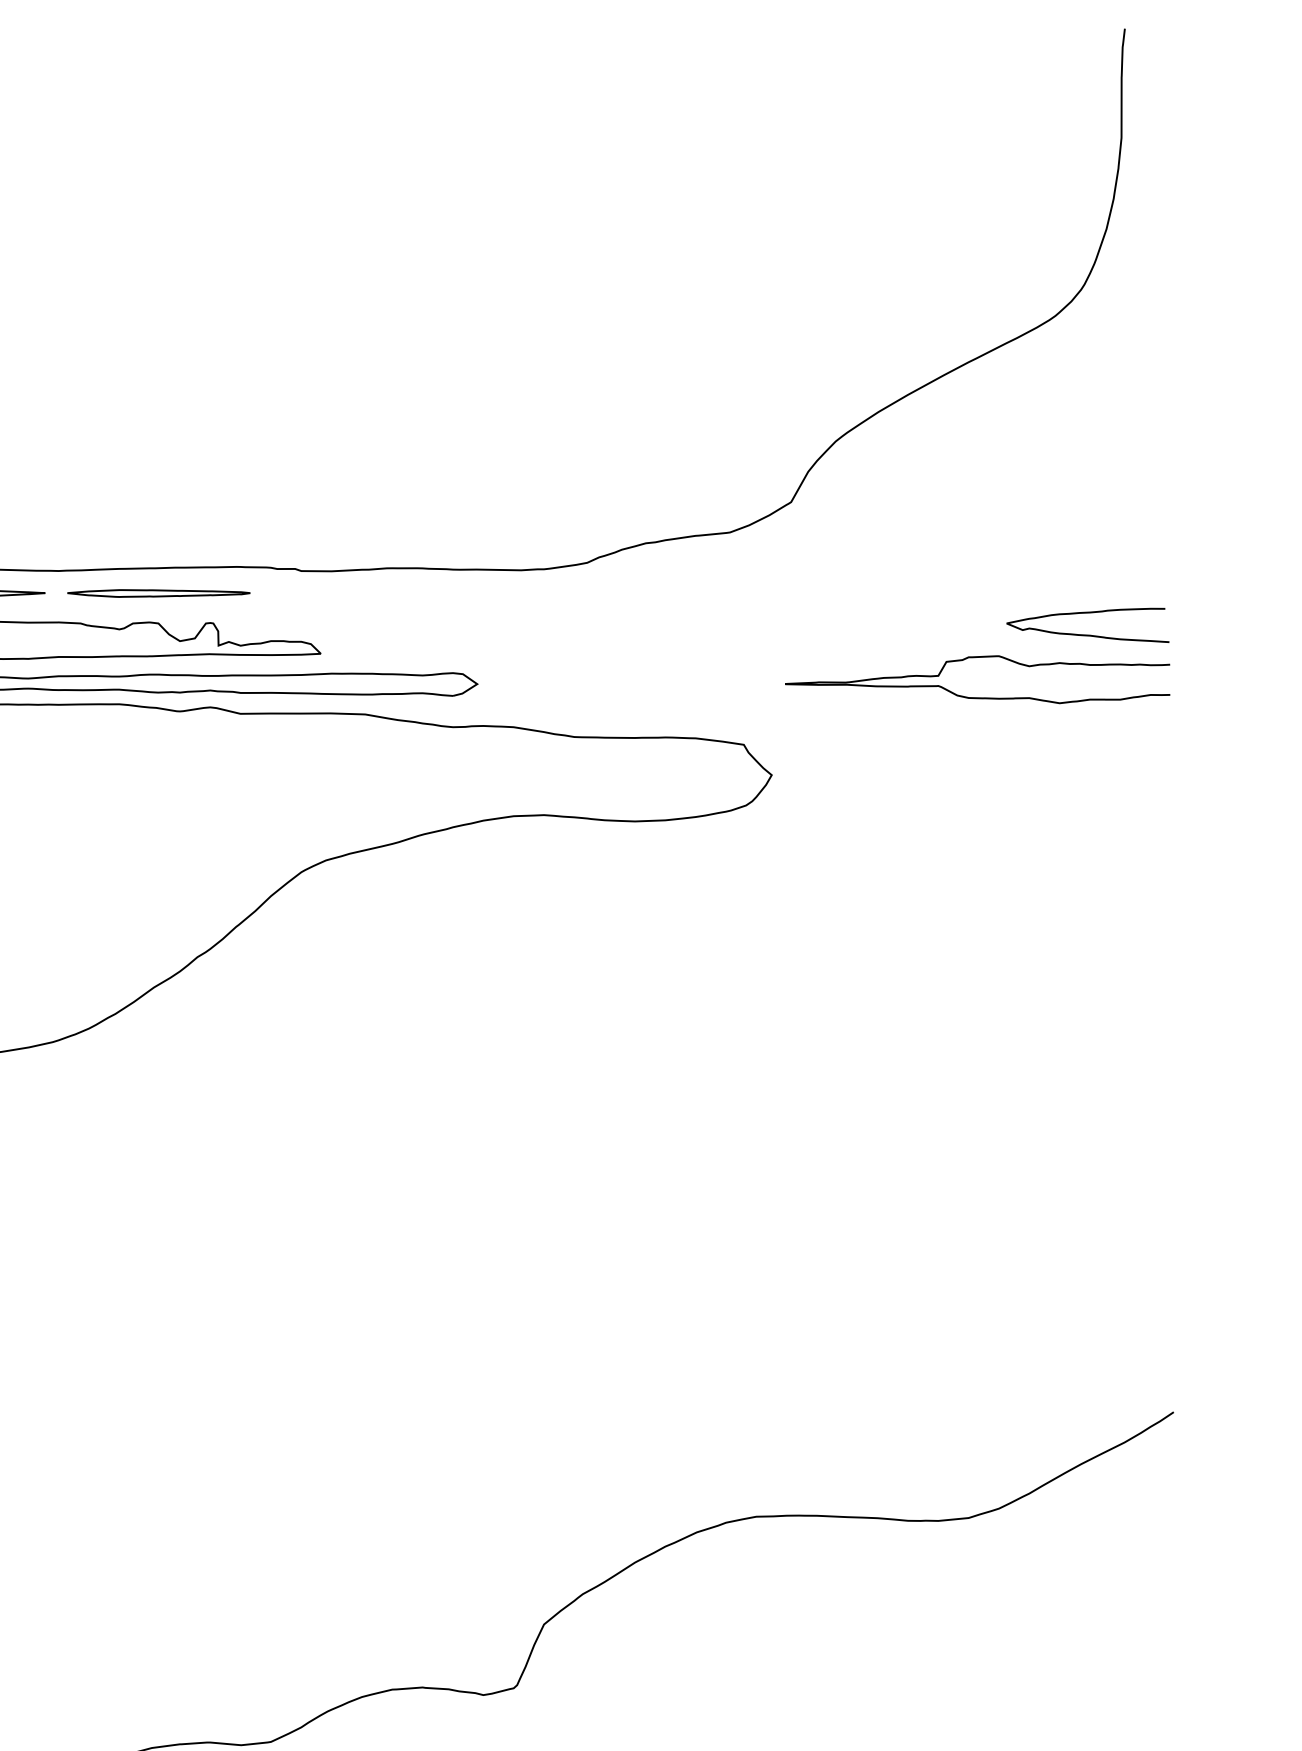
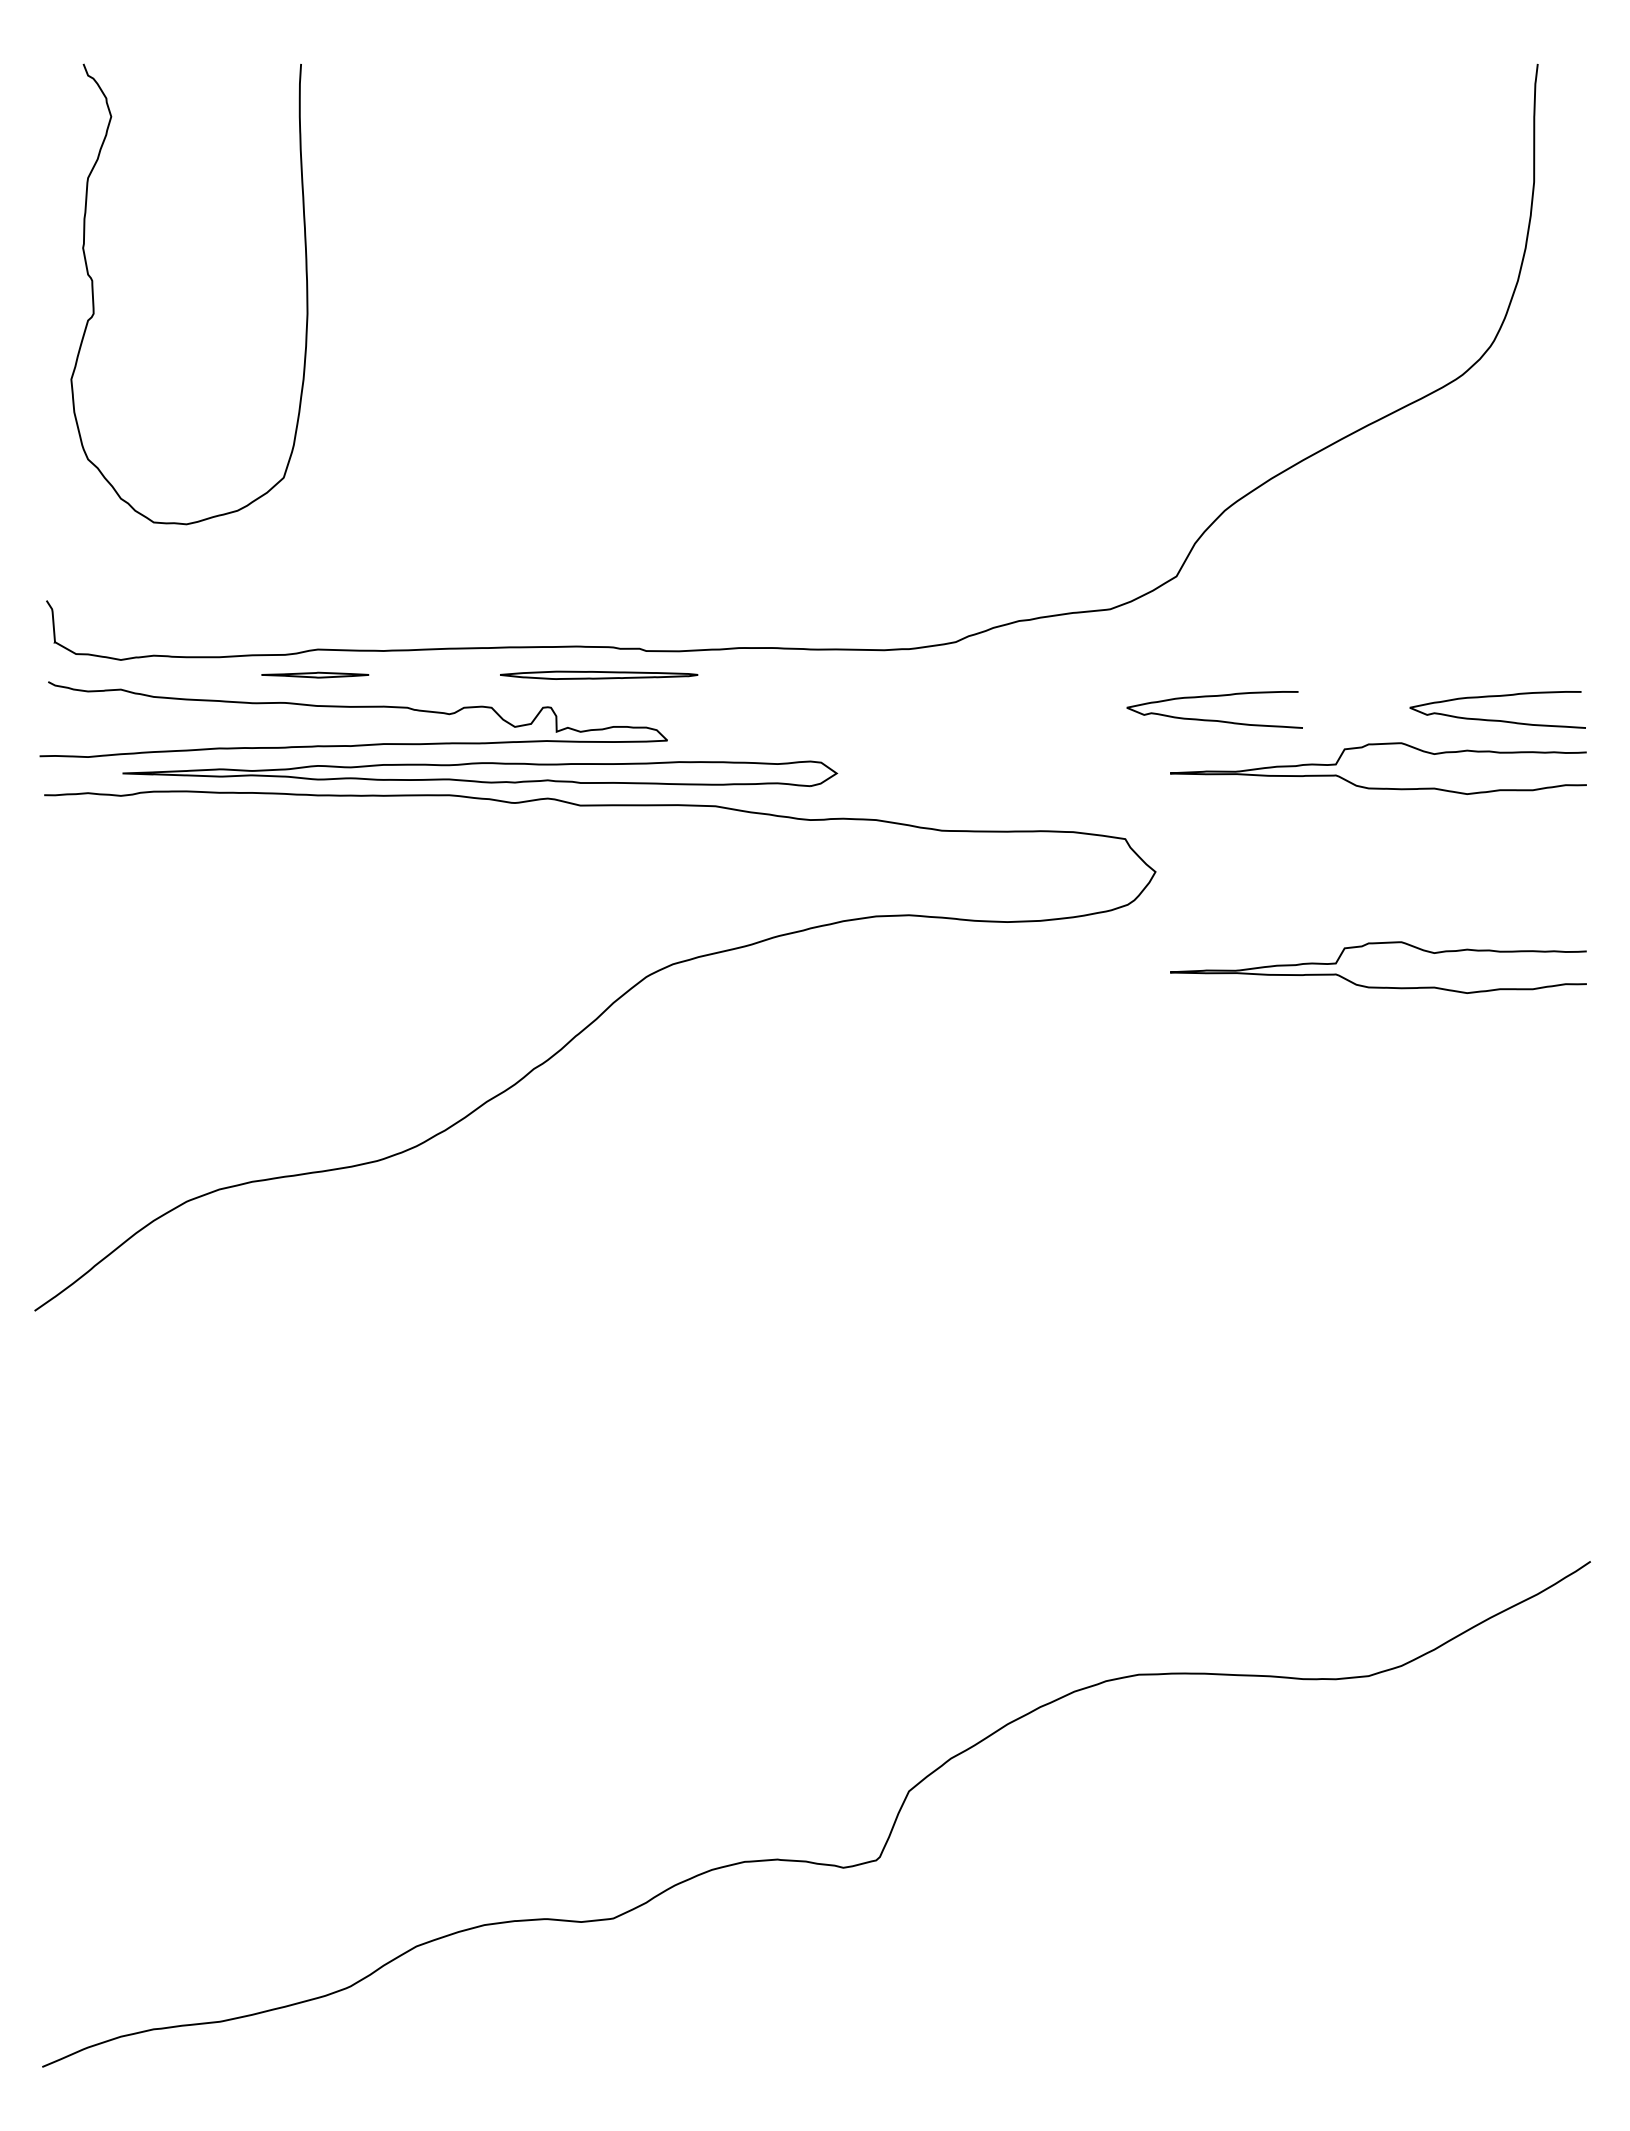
part: (159, 592) -> (599, 674), moved
curve: (826, 634) -> (1214, 719), added
curve: (977, 880) -> (1378, 986), added

